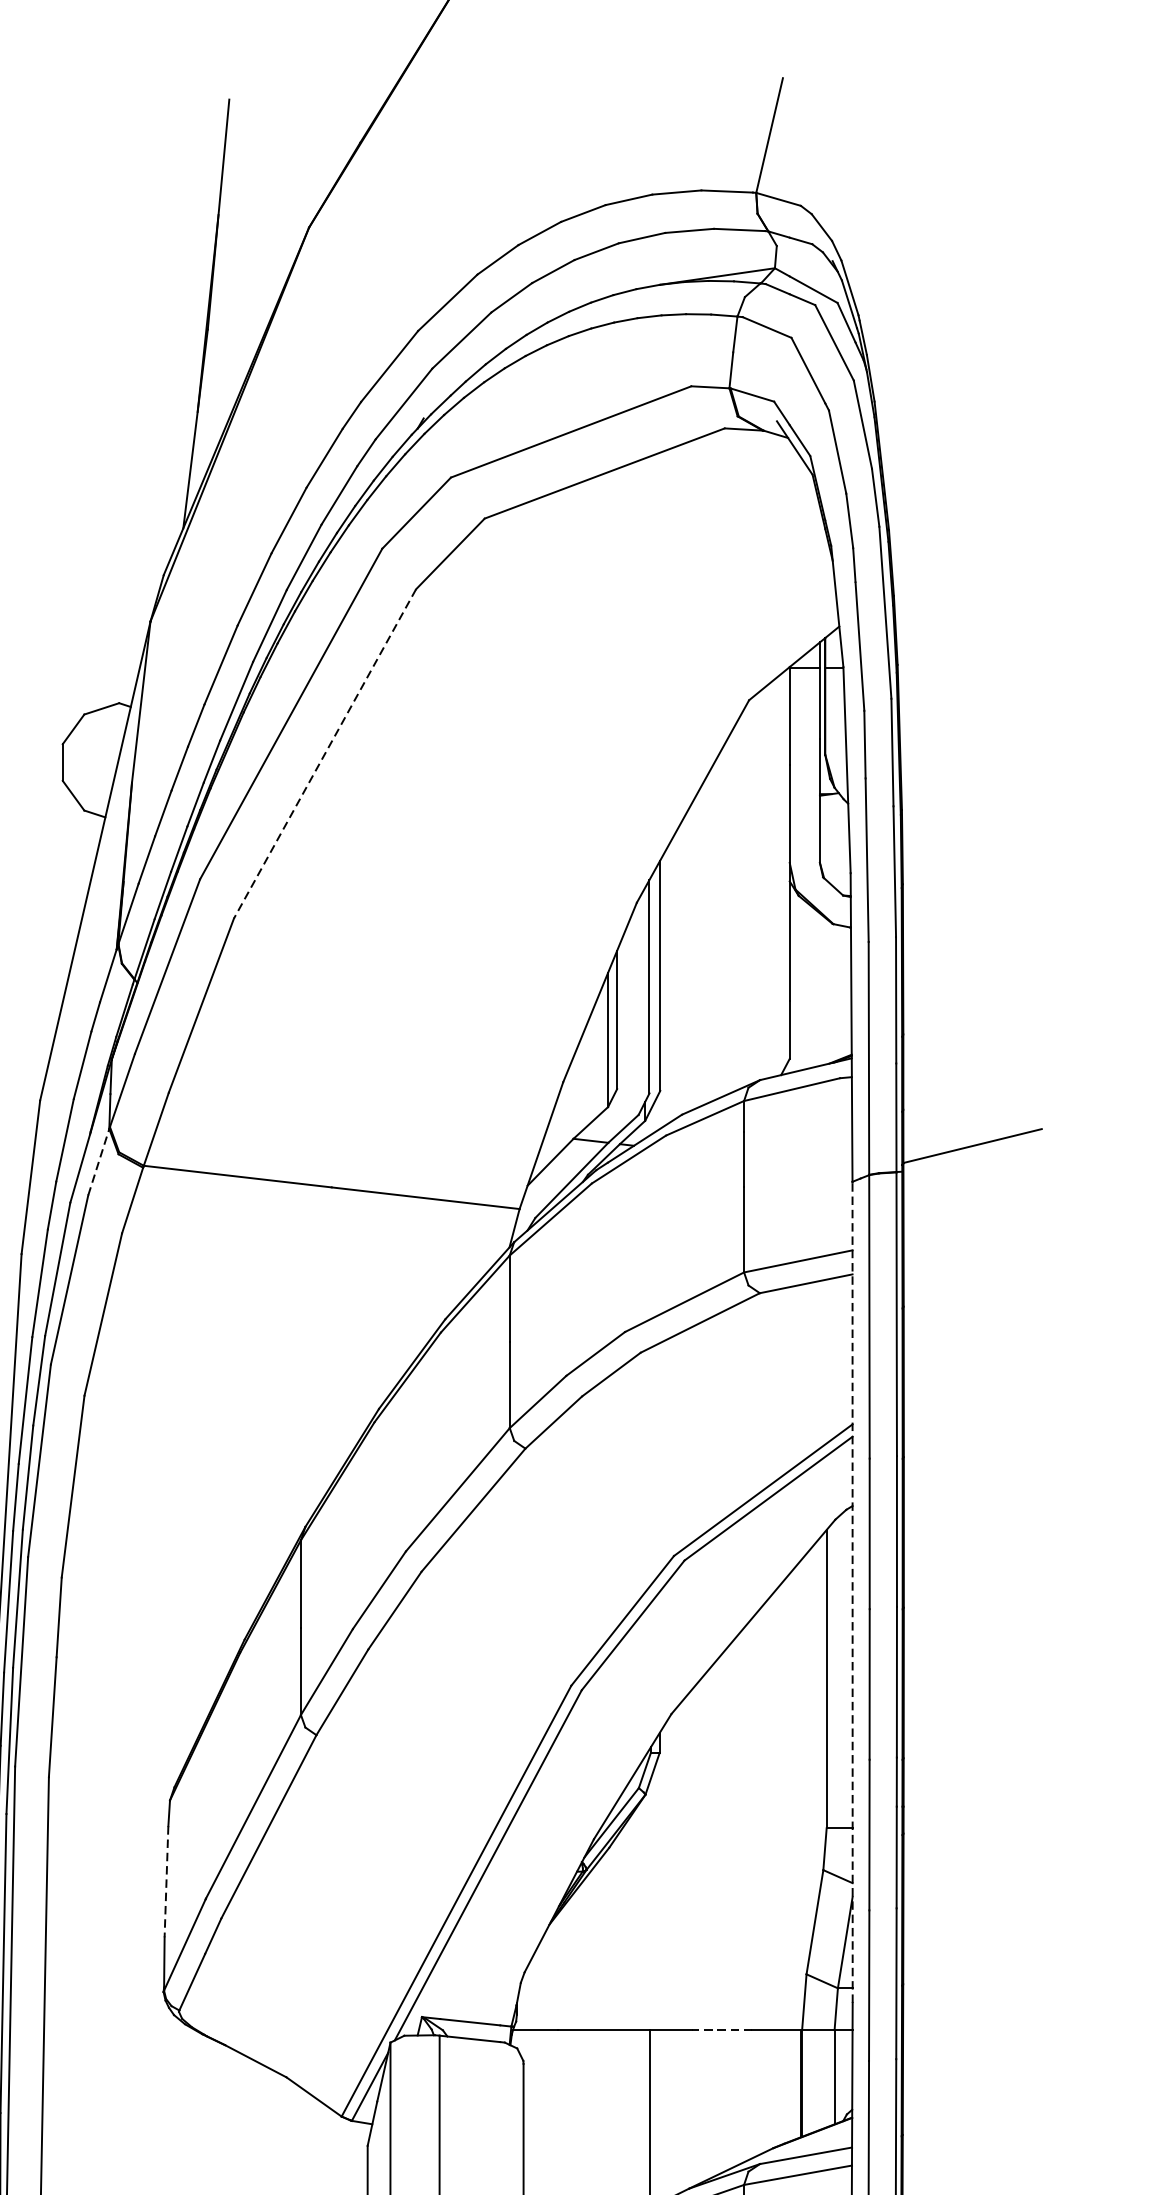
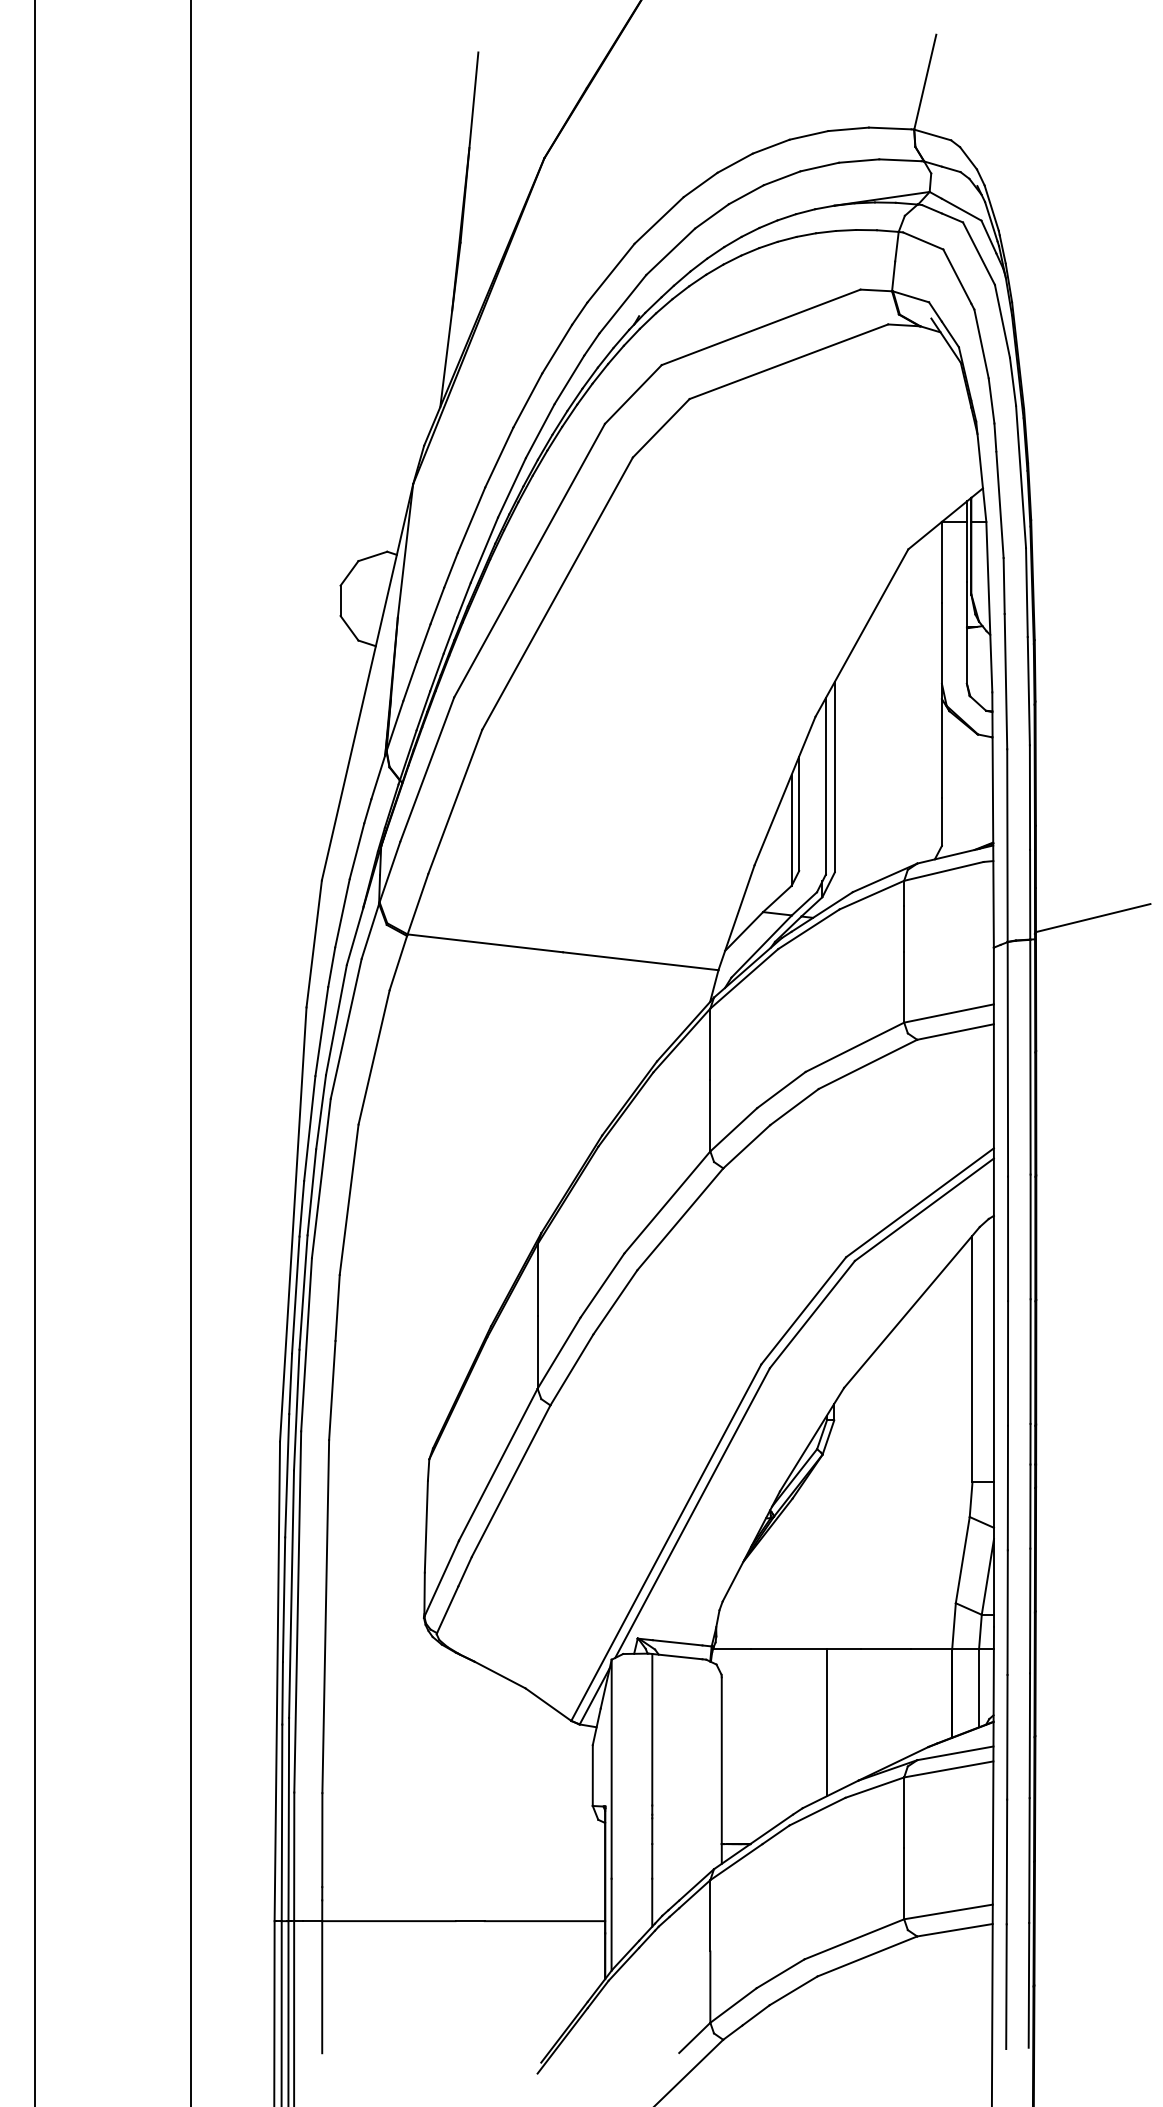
line: (324, 753) -> (557, 593), dashed -> solid
line: (98, 1162) -> (370, 931), dashed -> solid
line: (852, 1591) -> (993, 1286), dashed -> solid
line: (166, 1881) -> (426, 1526), dashed -> solid
line: (721, 2030) -> (885, 1649), dashed -> solid

